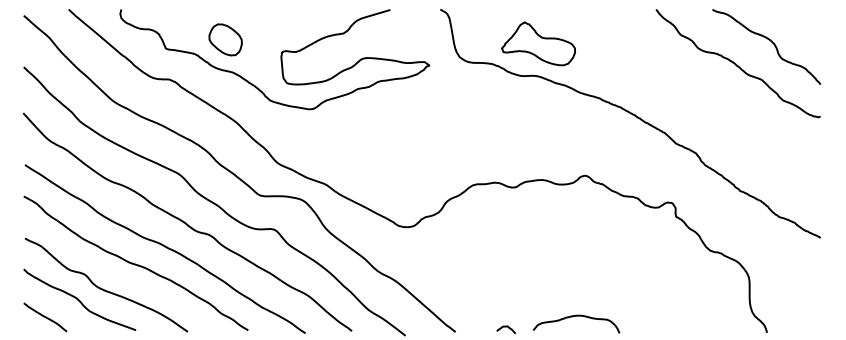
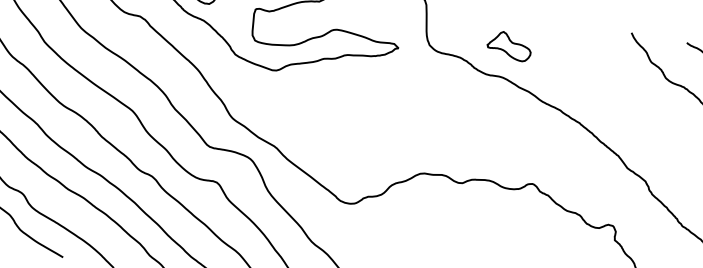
part: (538, 43) -> (509, 45), size x0.6

